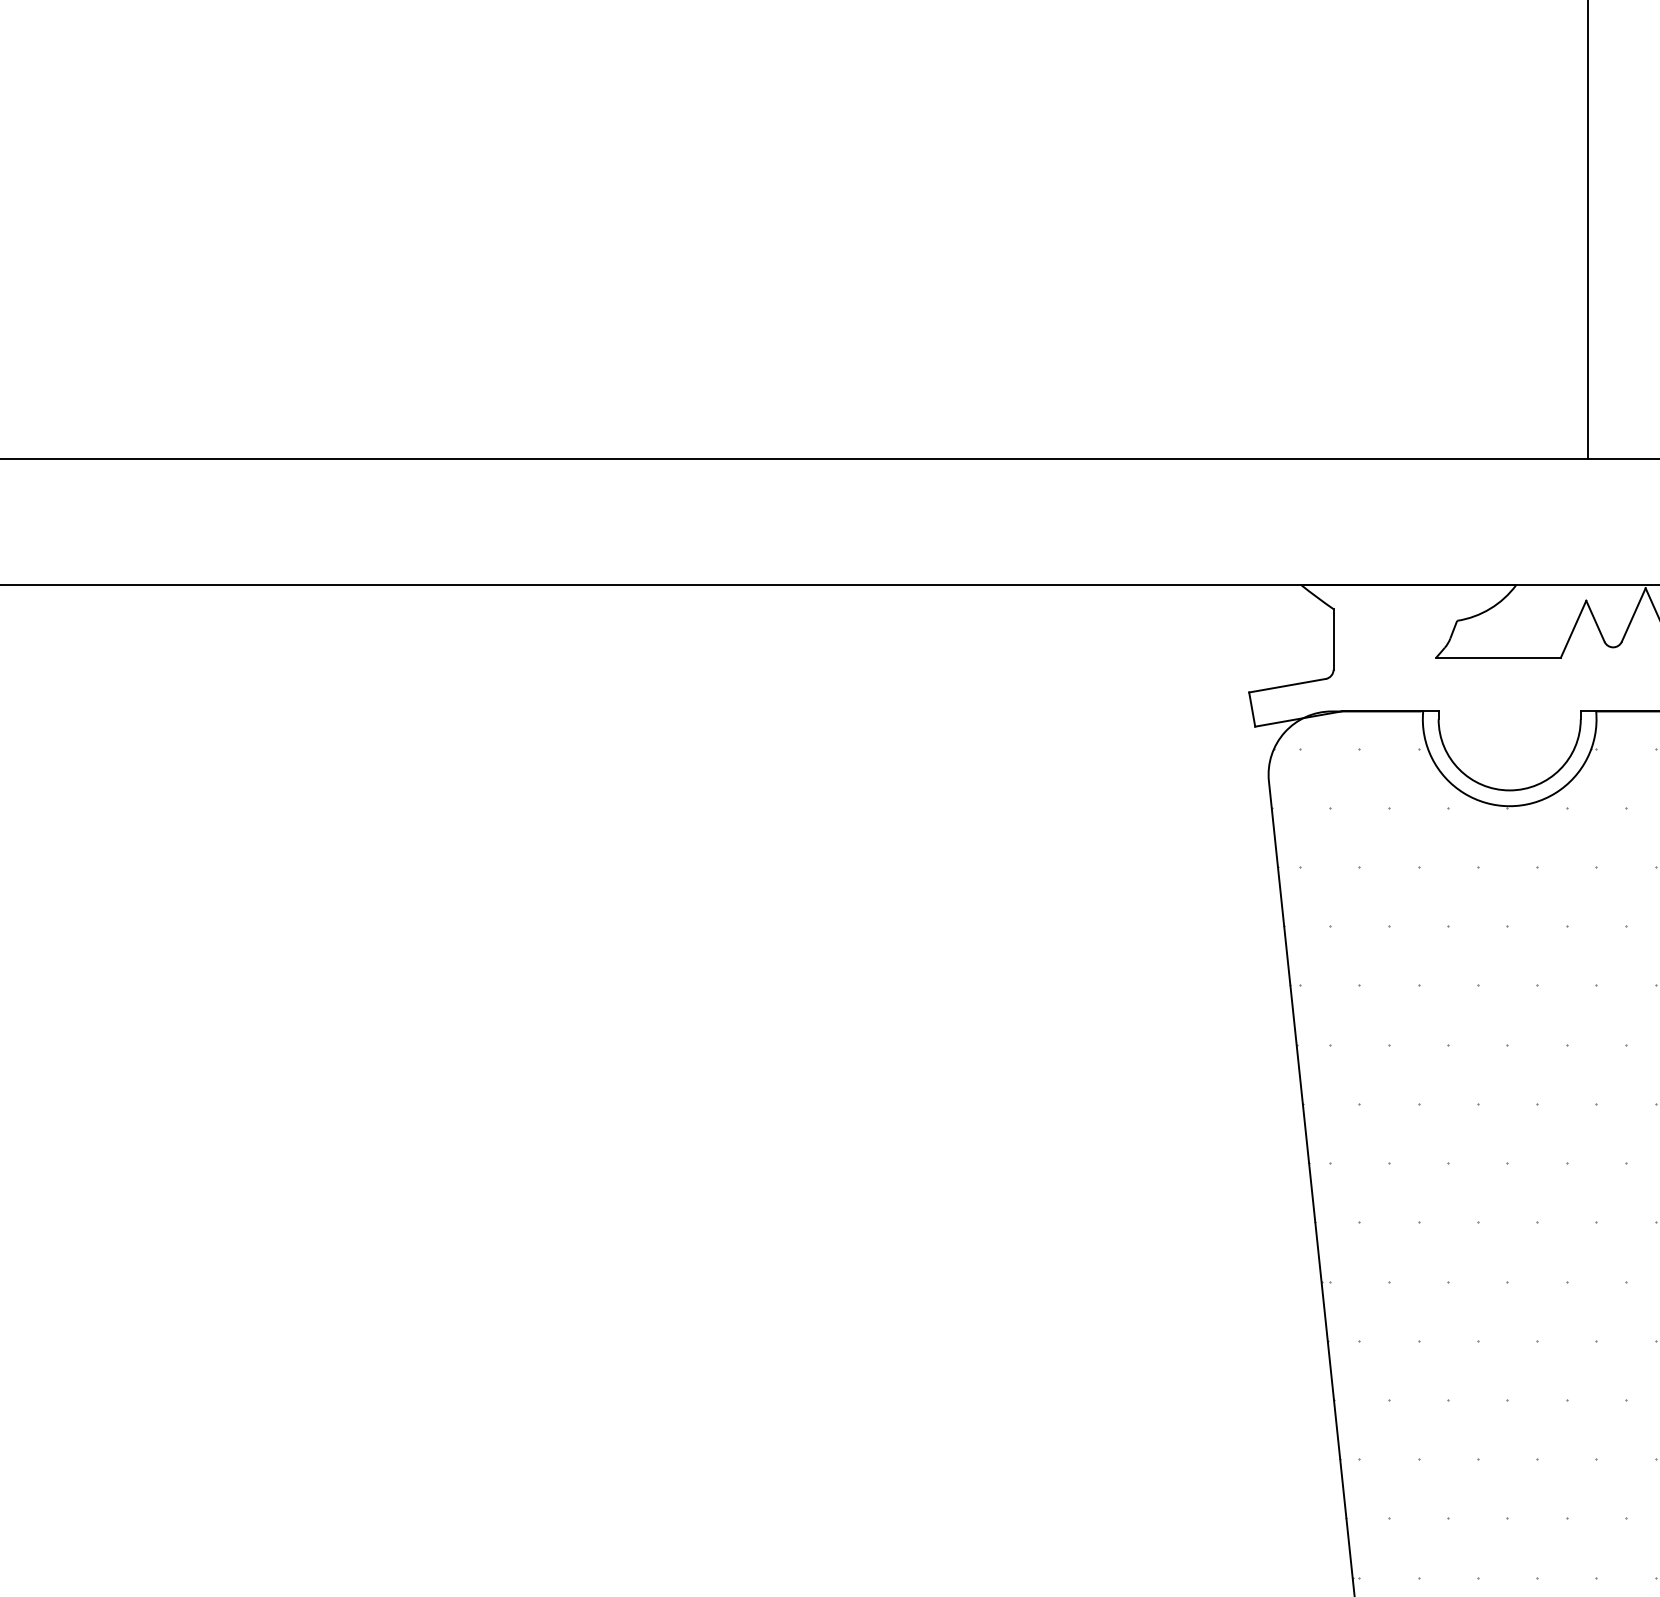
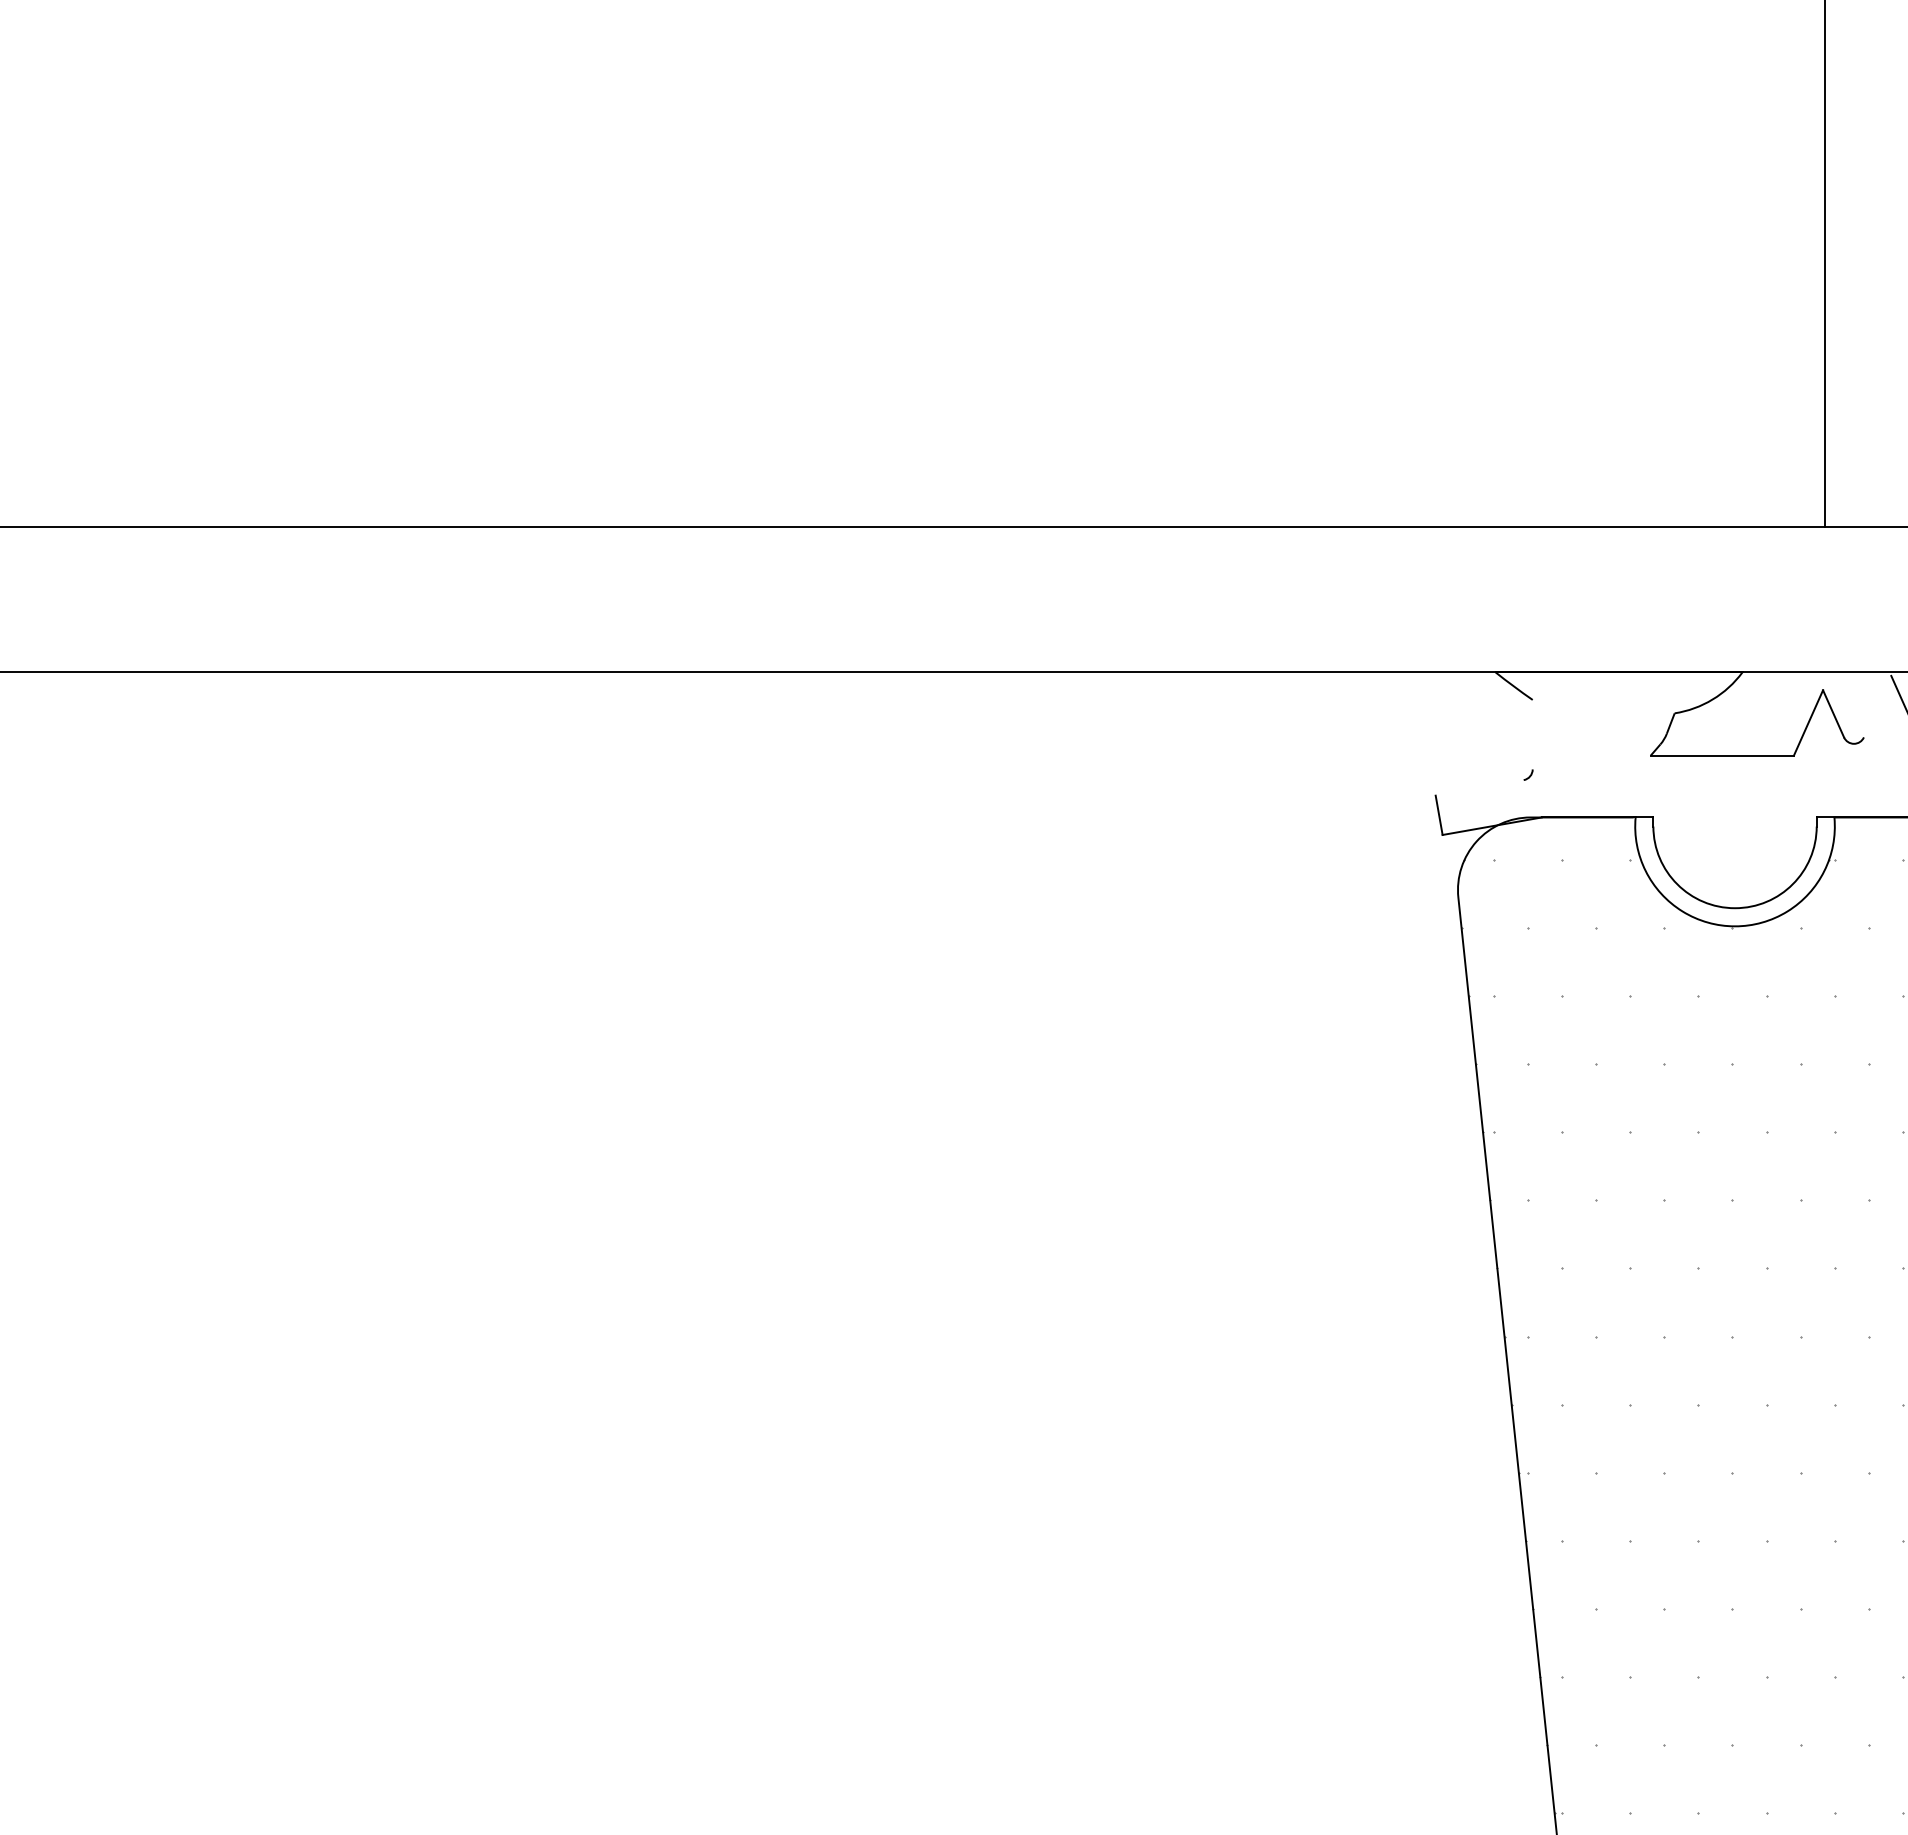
line: (1633, 614) -> (1877, 706), removed
line: (1333, 639) -> (1532, 734), removed
line: (1287, 685) -> (1479, 787), removed

